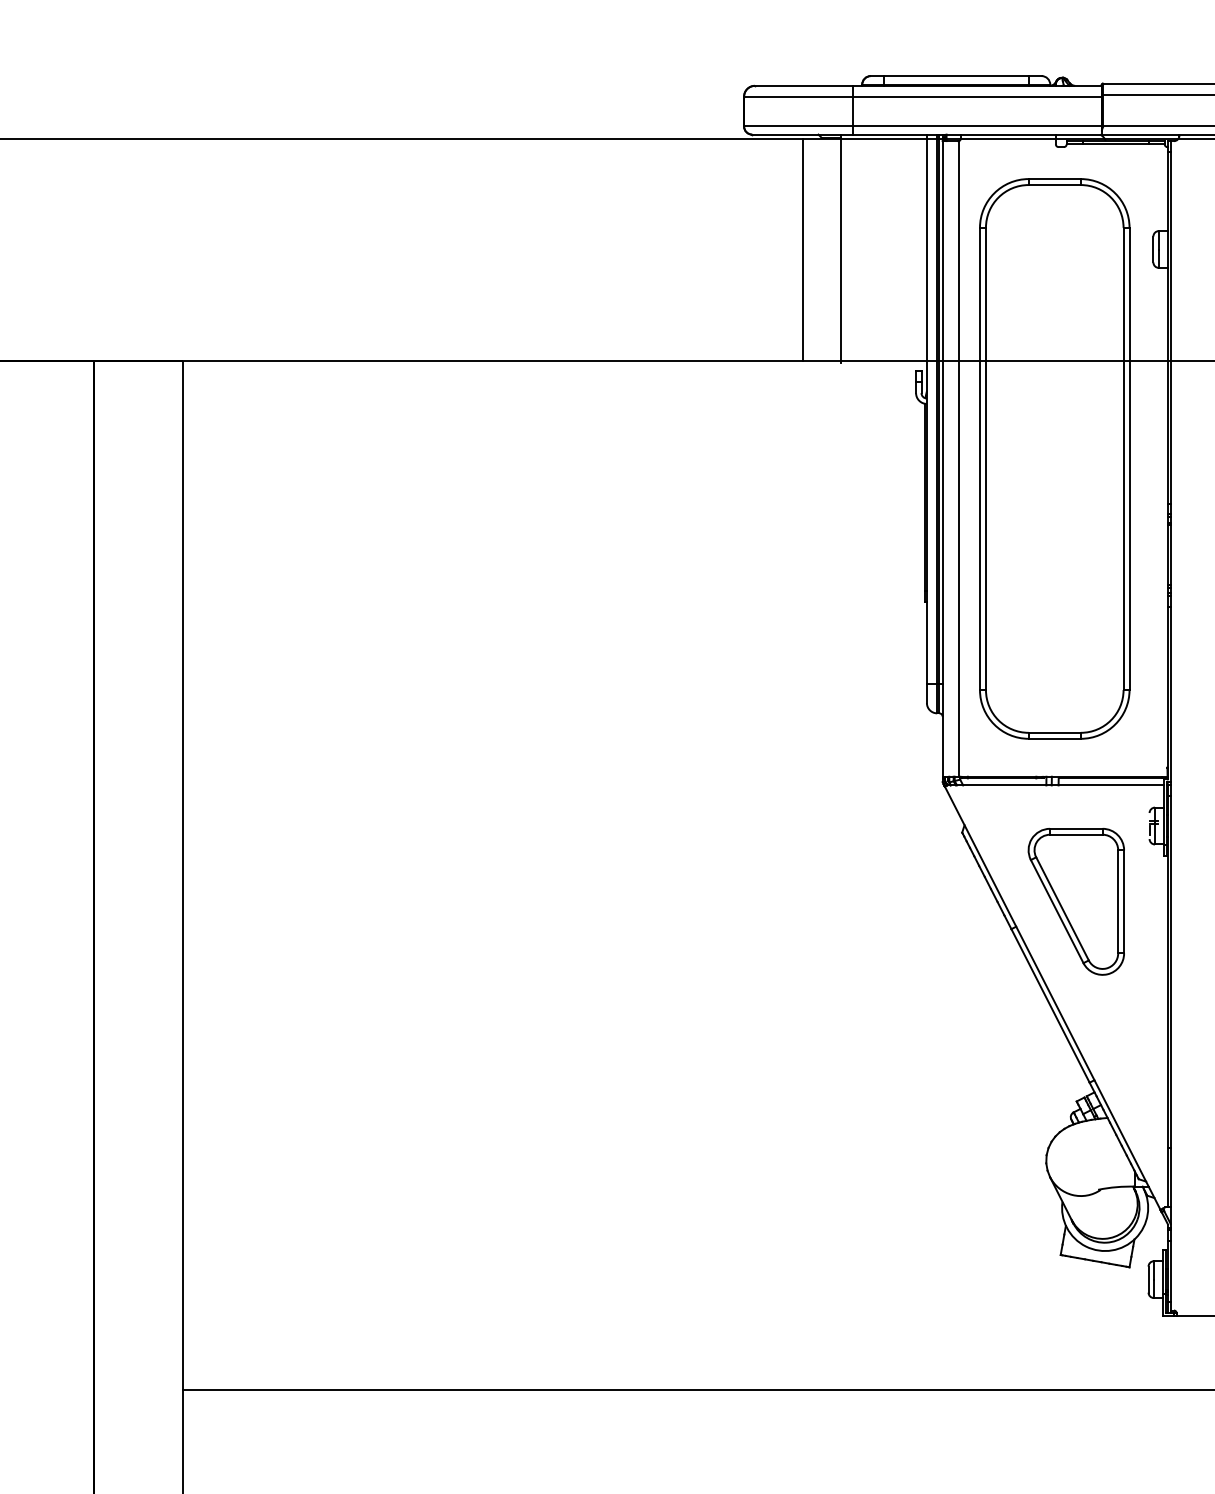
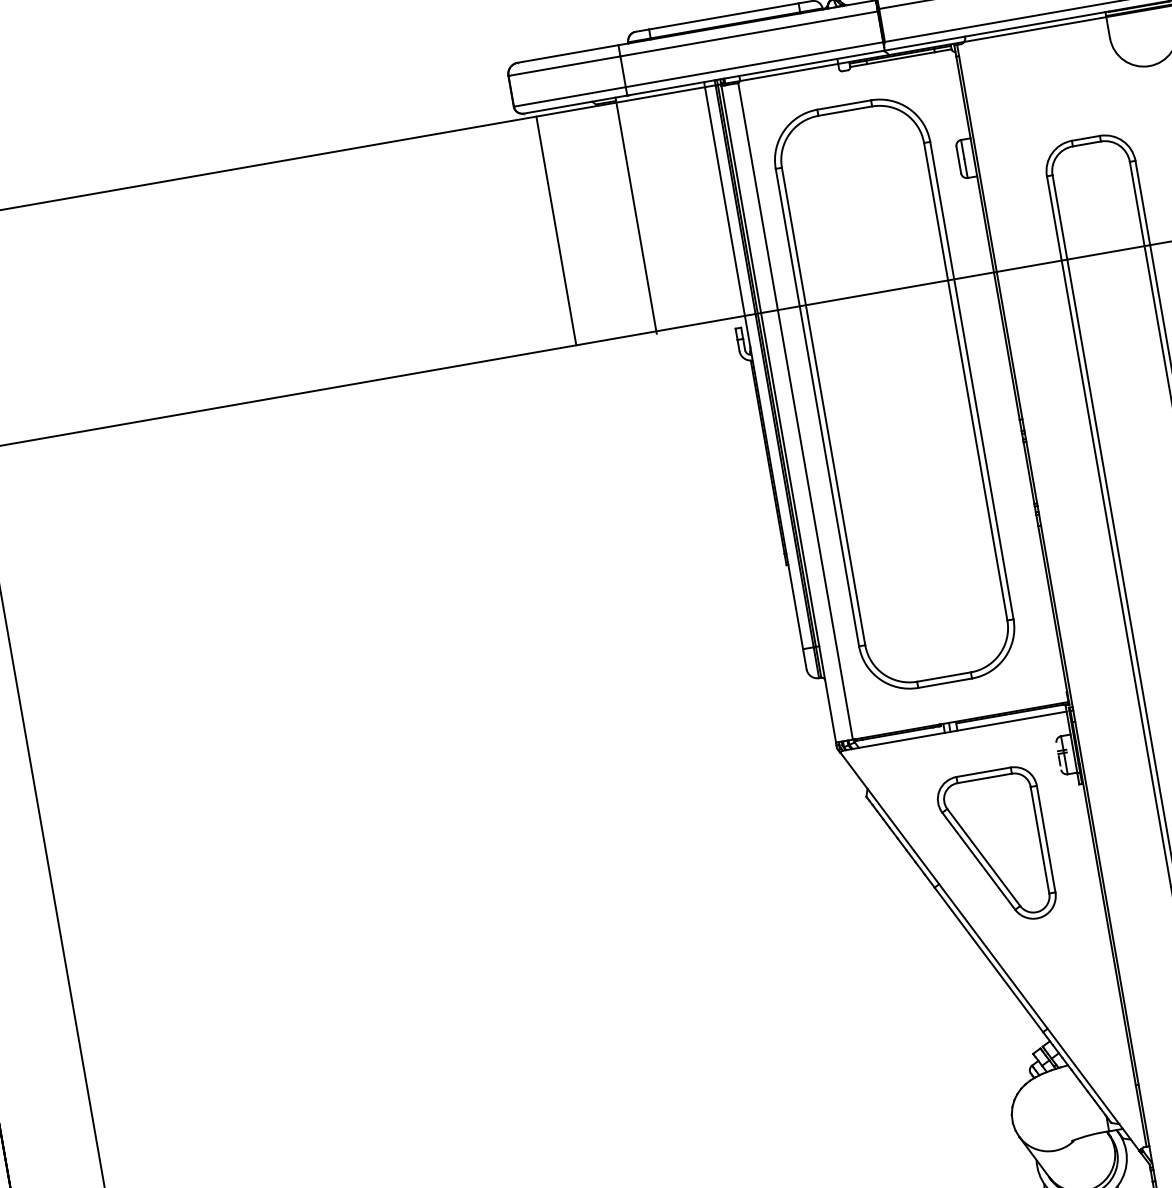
line: (802, 249) -> (556, 230), moved

